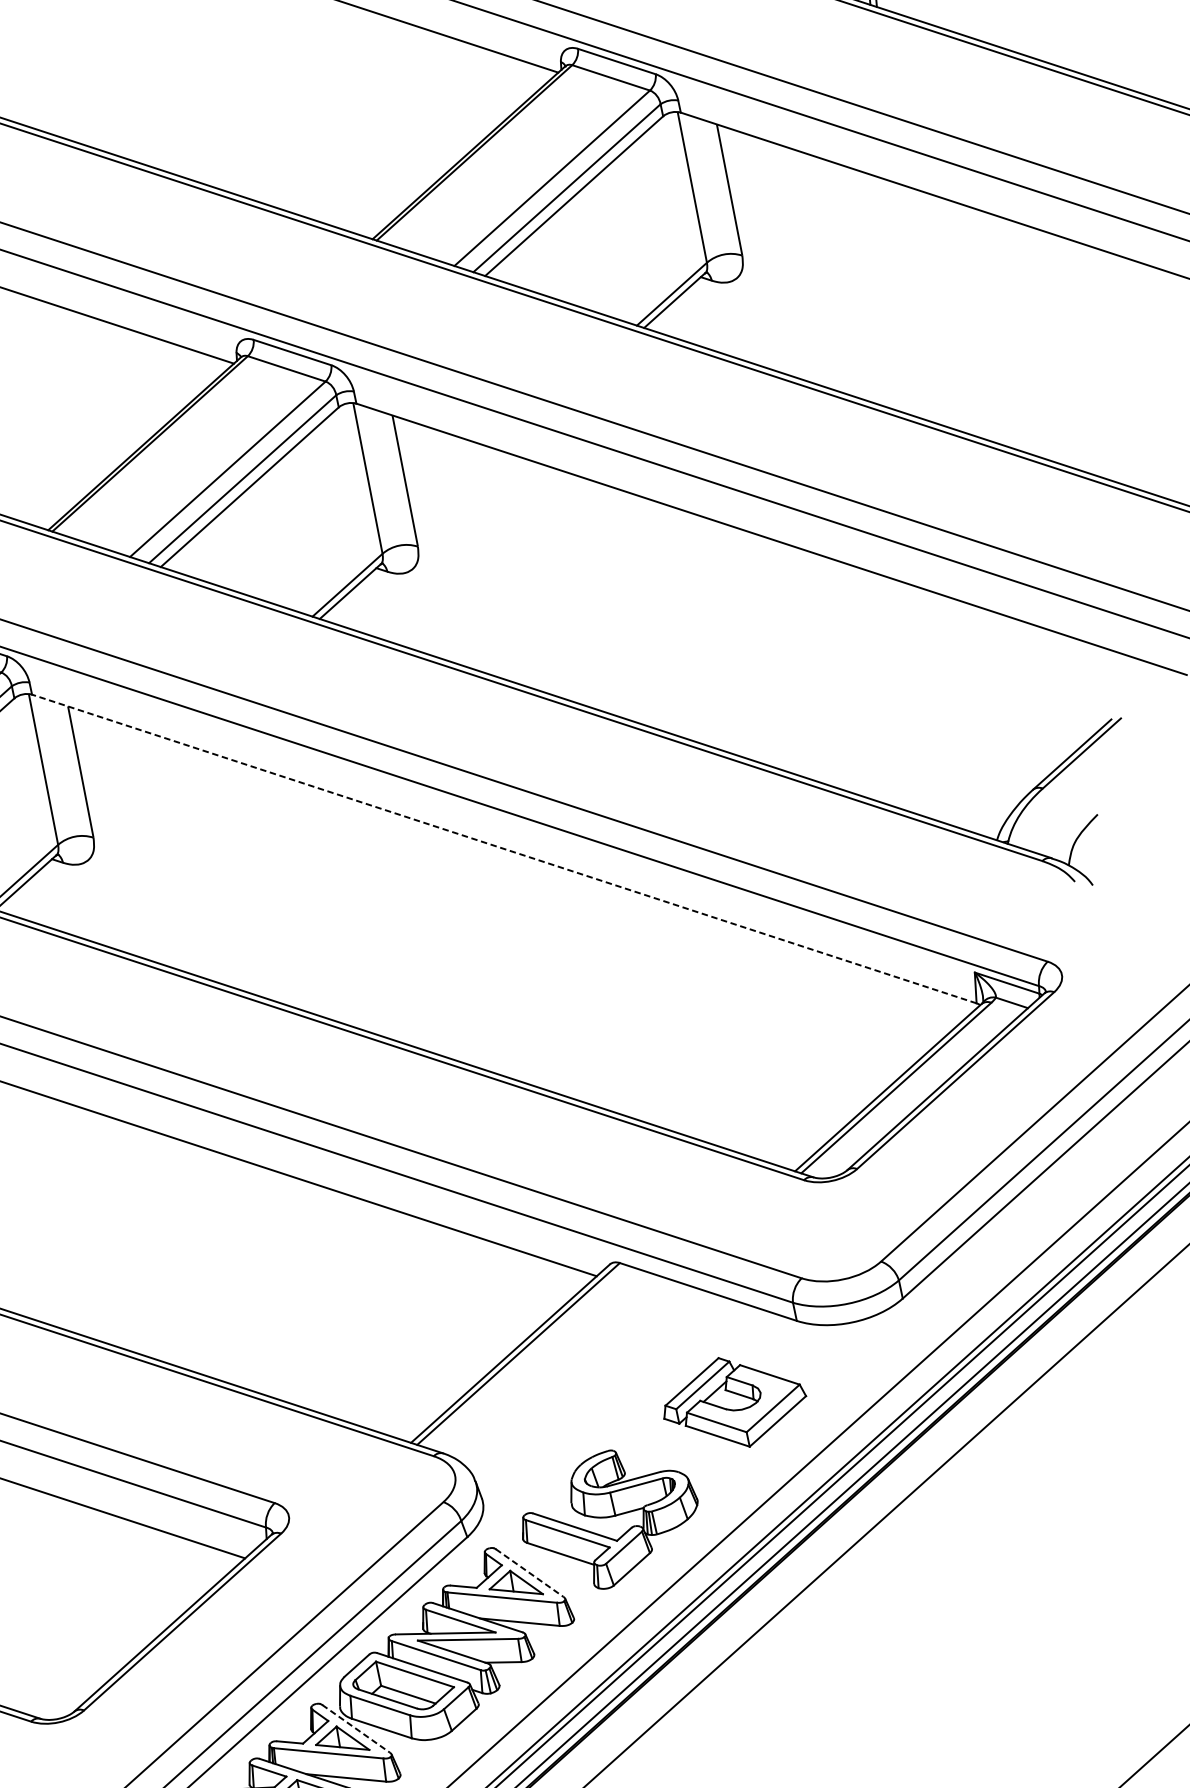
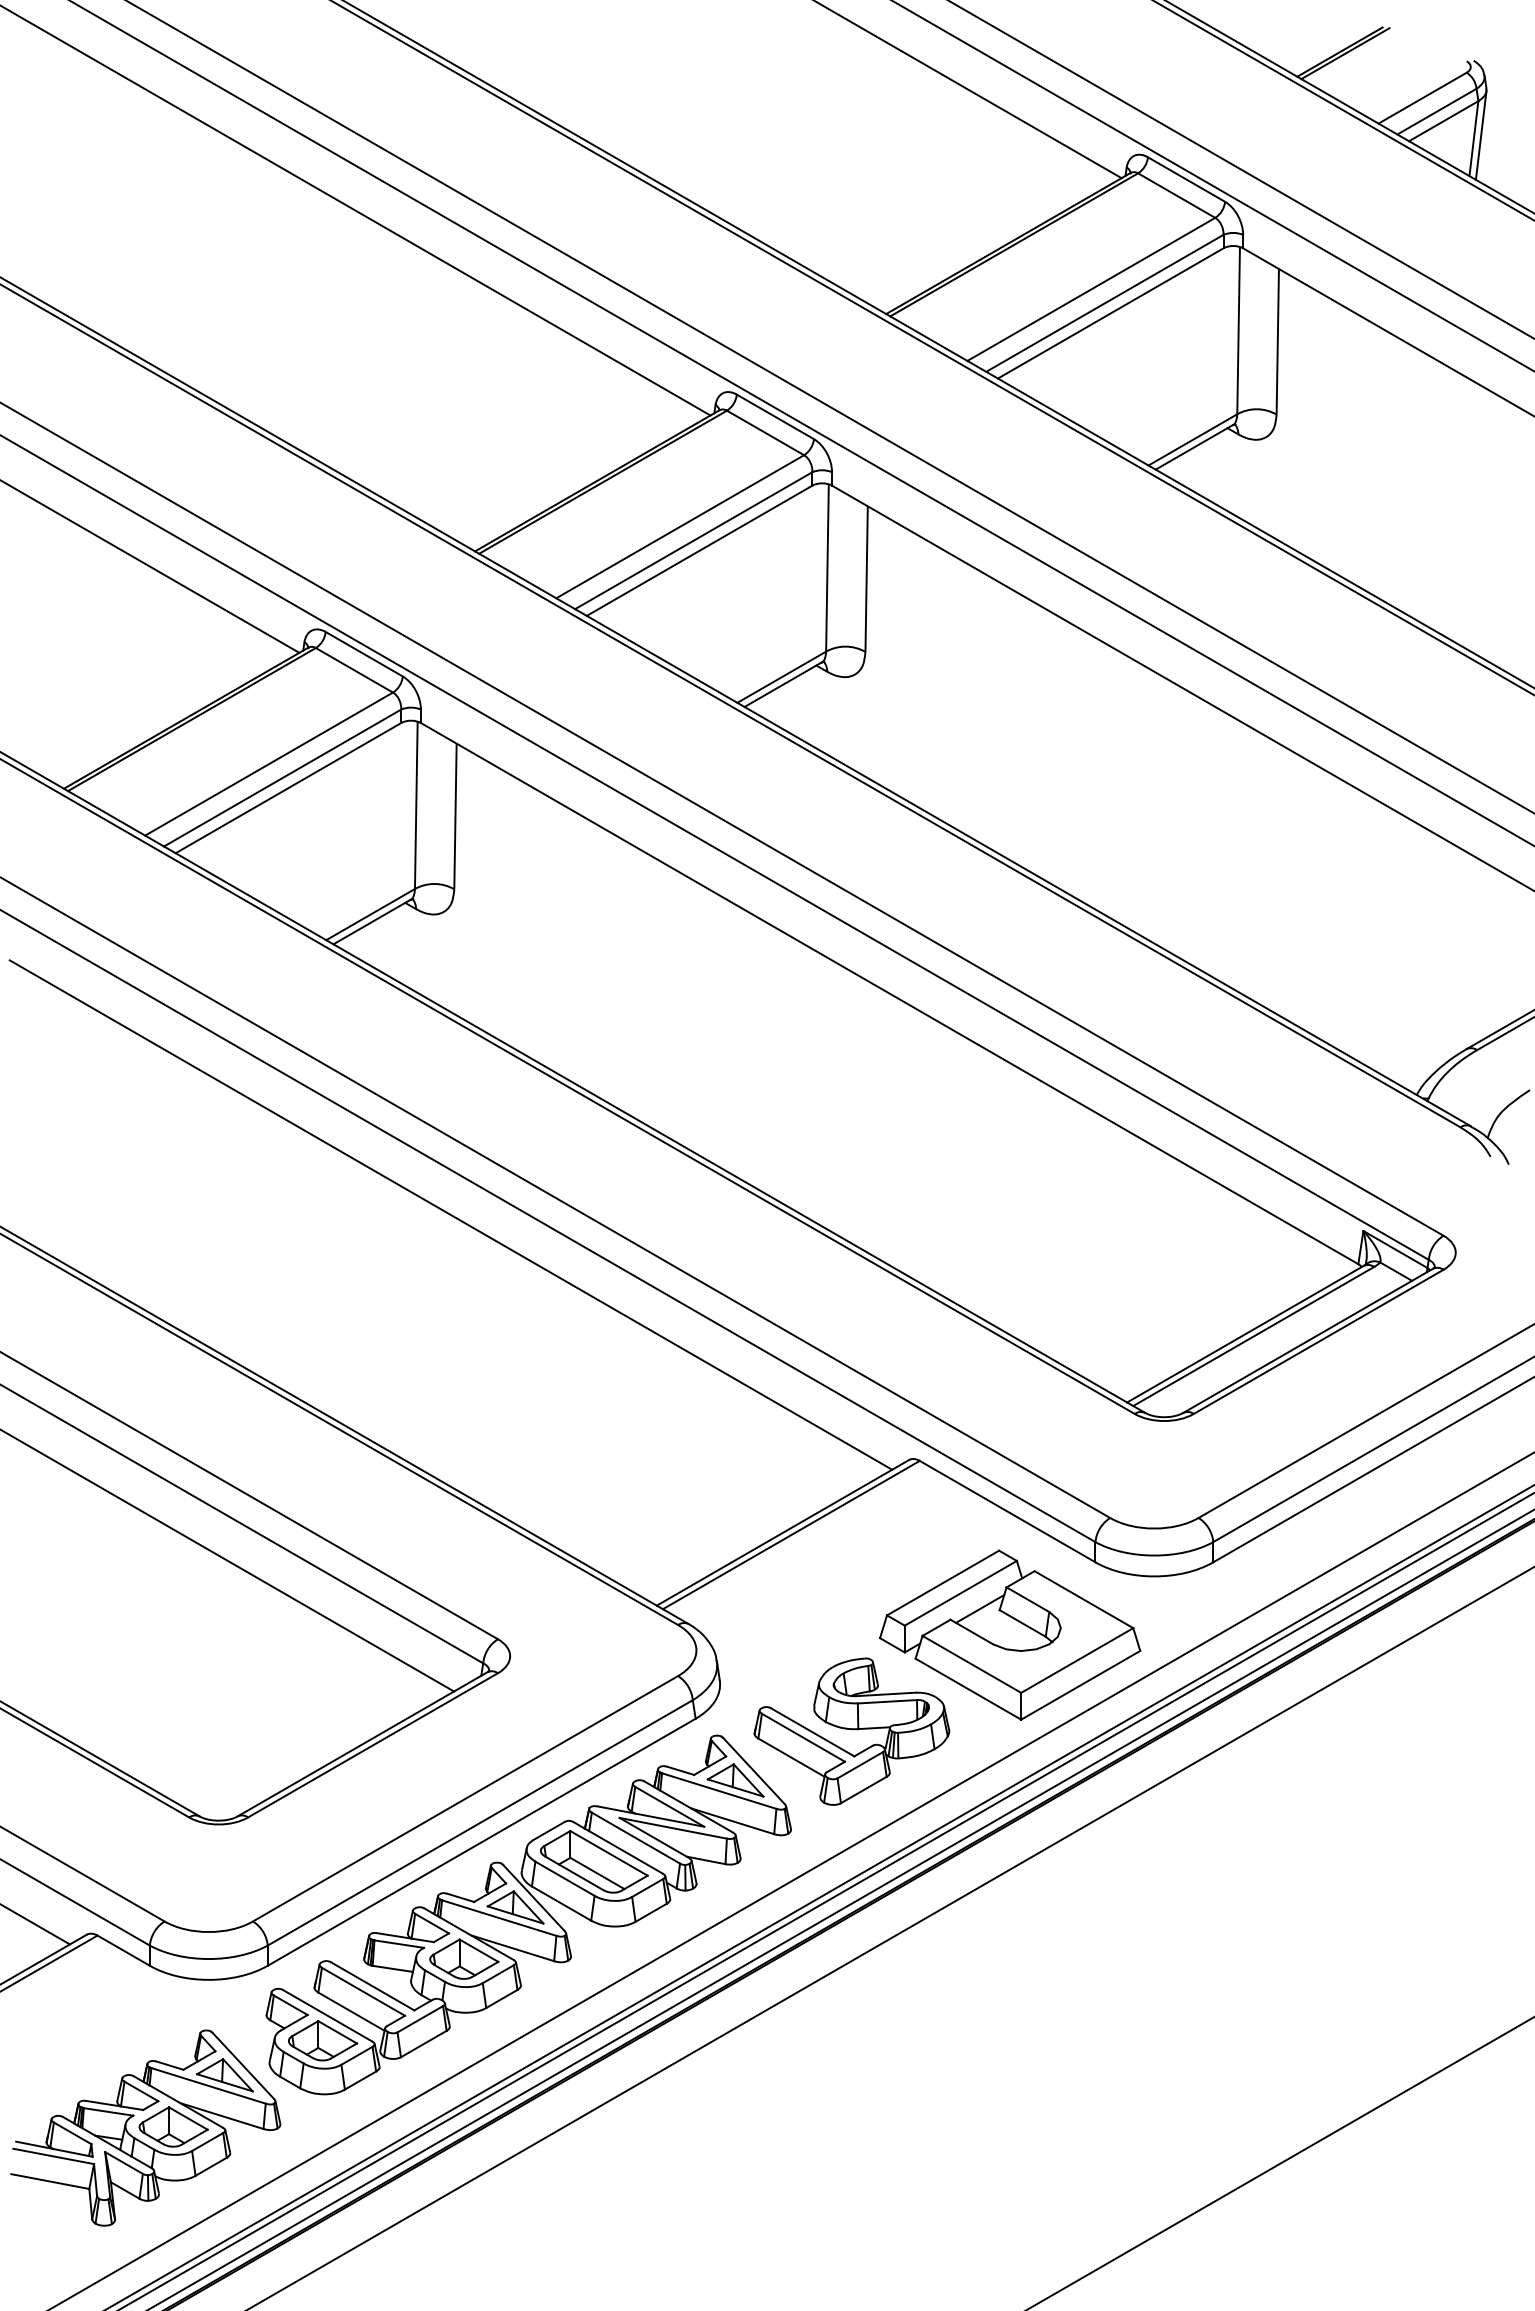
line: (504, 848) -> (889, 993), dashed -> solid
part: (734, 1401) -> (1010, 1634), size x1.67
line: (530, 1573) -> (754, 1771), dashed -> solid
line: (356, 1729) -> (534, 1898), dashed -> solid

